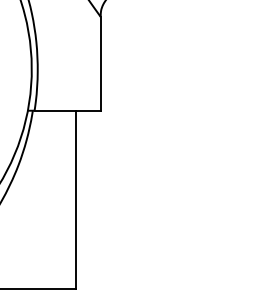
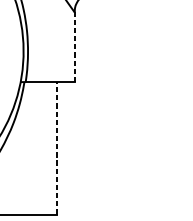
line: (100, 63) -> (74, 47), solid -> dashed
line: (76, 199) -> (56, 147), solid -> dashed

